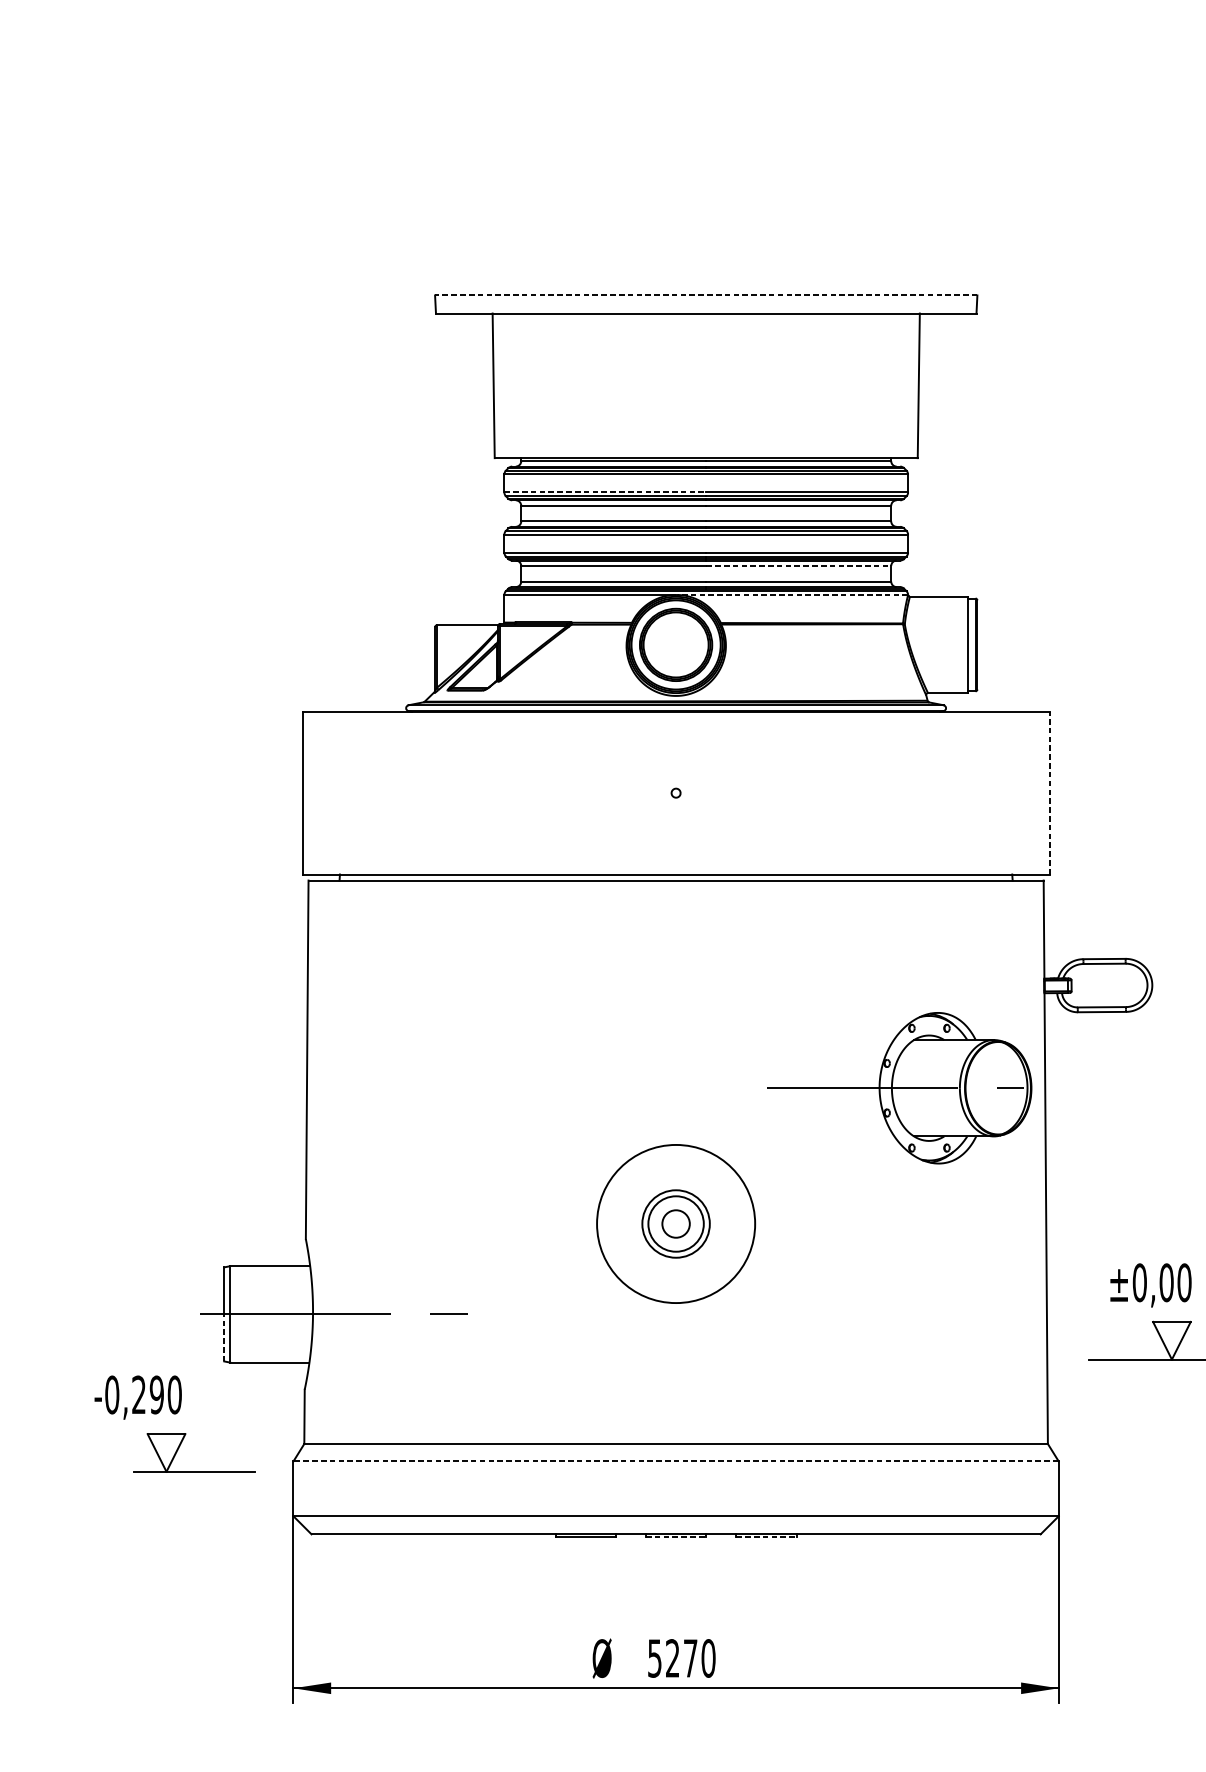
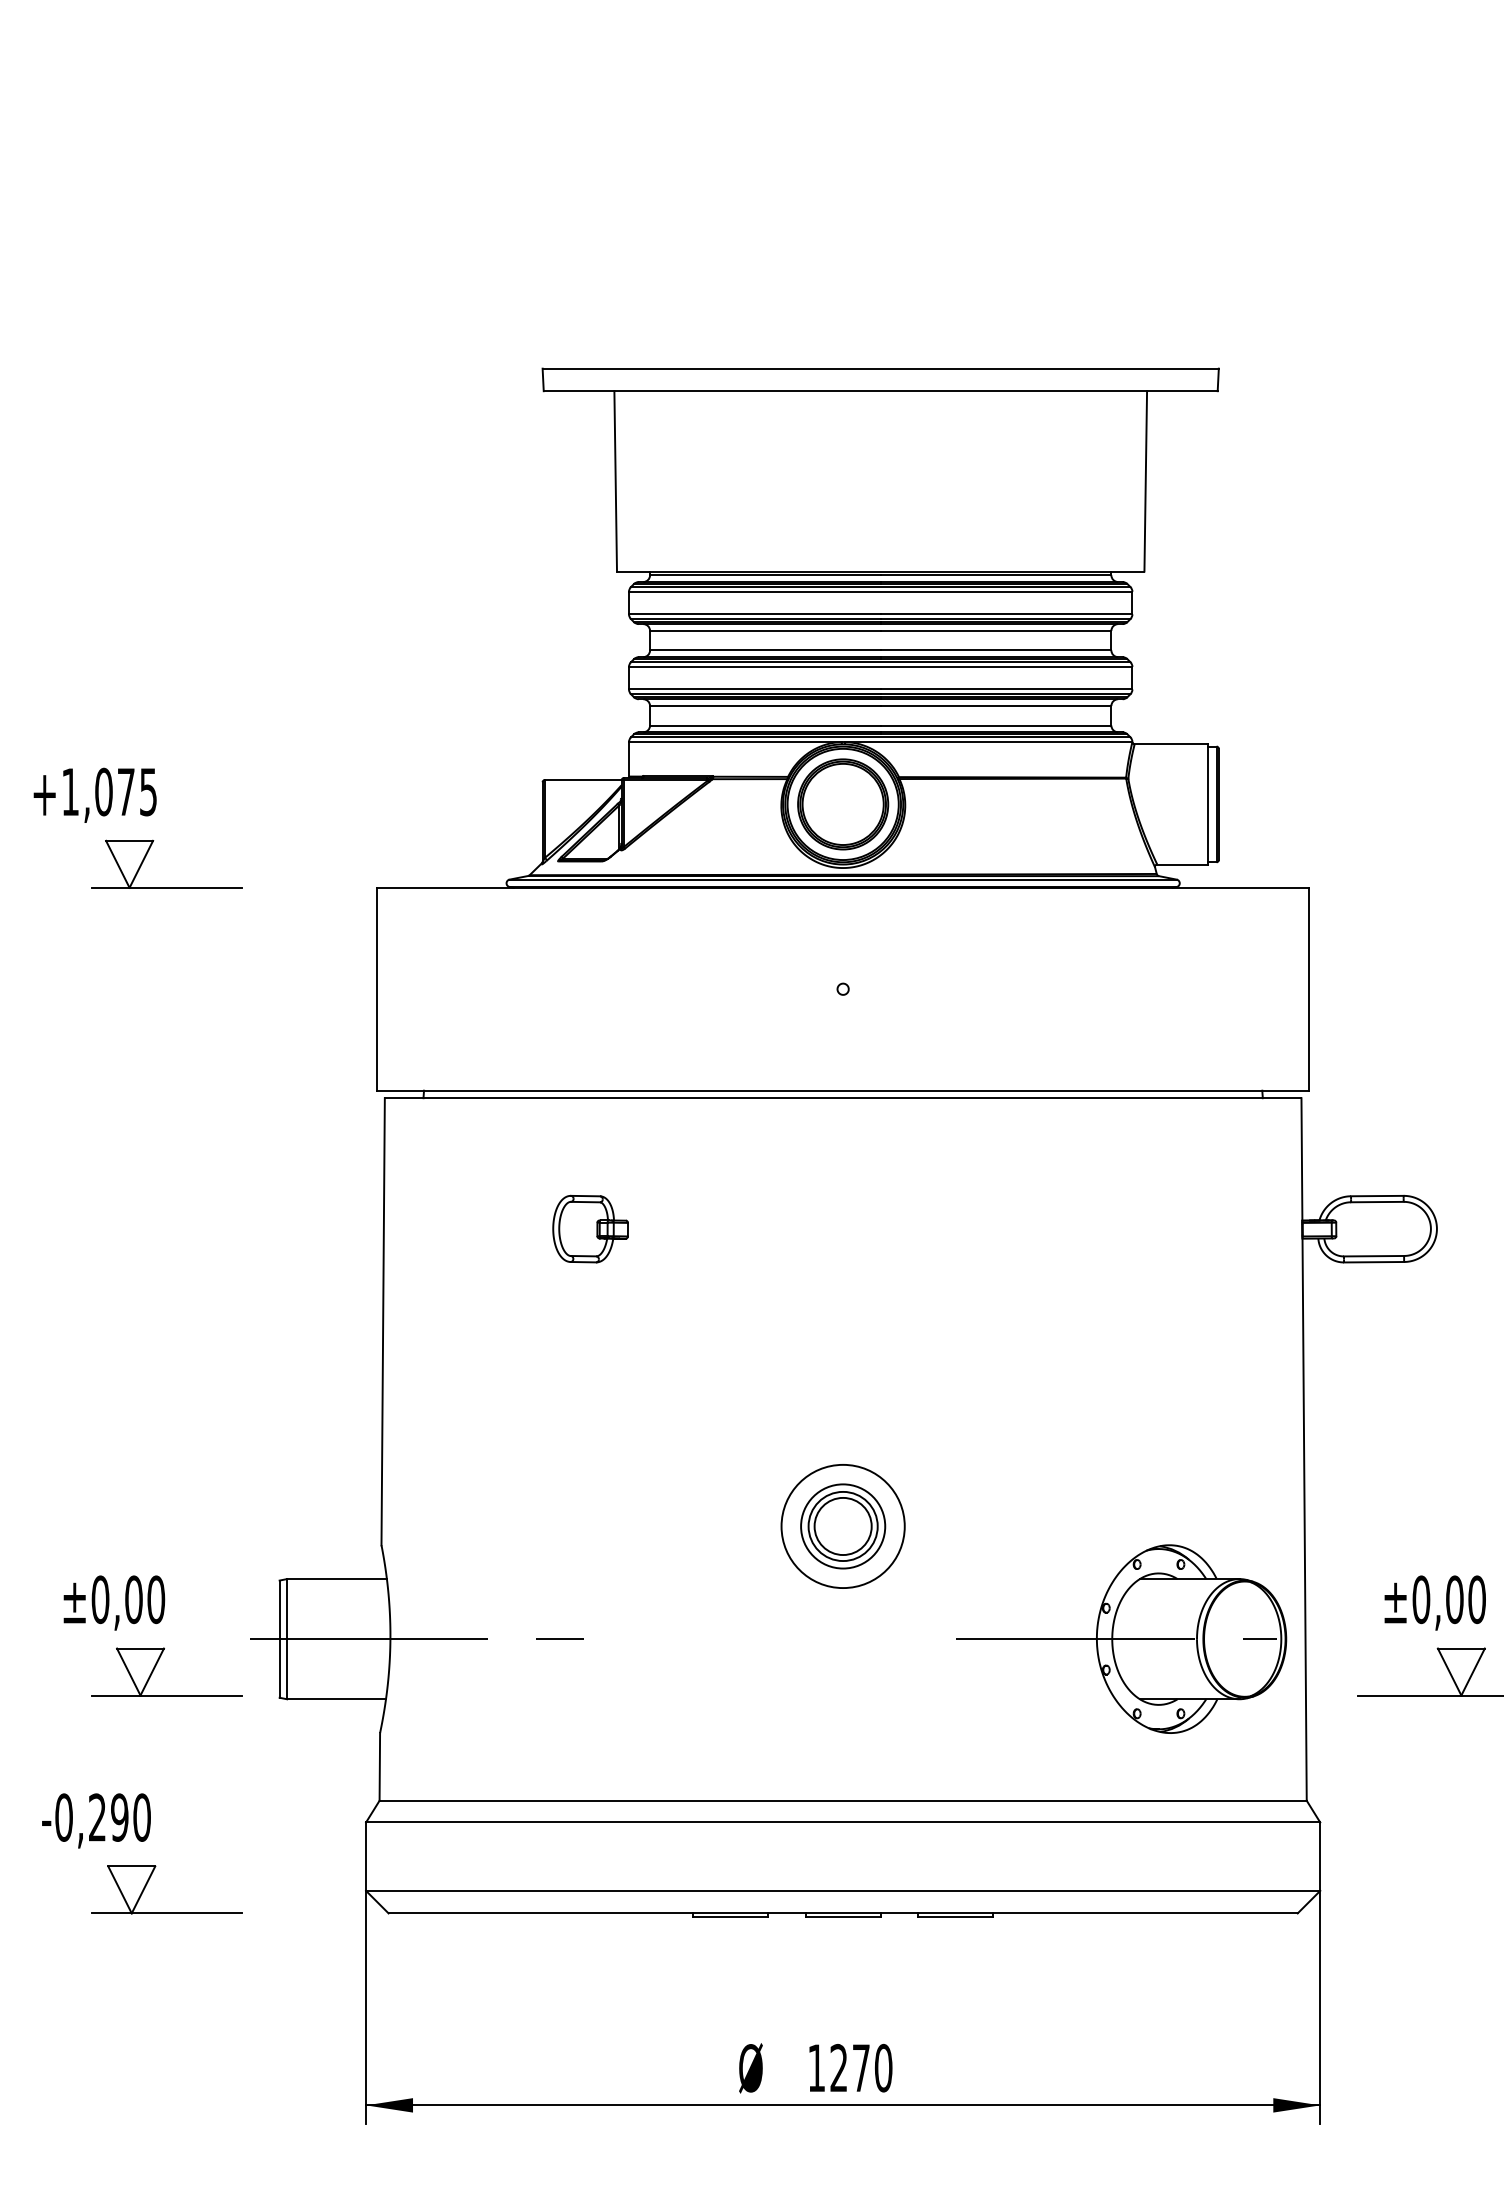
line: (706, 295) -> (880, 368), dashed -> solid
line: (605, 492) -> (754, 614), dashed -> solid
line: (799, 566) -> (996, 706), dashed -> solid
line: (792, 595) -> (988, 742), dashed -> solid
part: (113, 653) -> (141, 815), added
line: (1049, 792) -> (1308, 988), dashed -> solid
part: (473, 985) -> (590, 1228), added
part: (899, 1087) -> (1121, 1638), moved
circle: (675, 1224) -> (842, 1526), size x0.62
circle: (675, 1224) -> (842, 1526), size x1.67
part: (125, 1302) -> (156, 1624), added
line: (224, 1337) -> (279, 1667), dashed -> solid
part: (175, 1414) -> (142, 1841), moved
line: (675, 1461) -> (842, 1822), dashed -> solid
line: (676, 1537) -> (843, 1917), dashed -> solid
line: (766, 1537) -> (955, 1917), dashed -> solid
text: (654, 1658) -> (816, 2068), 5270 -> 1270

